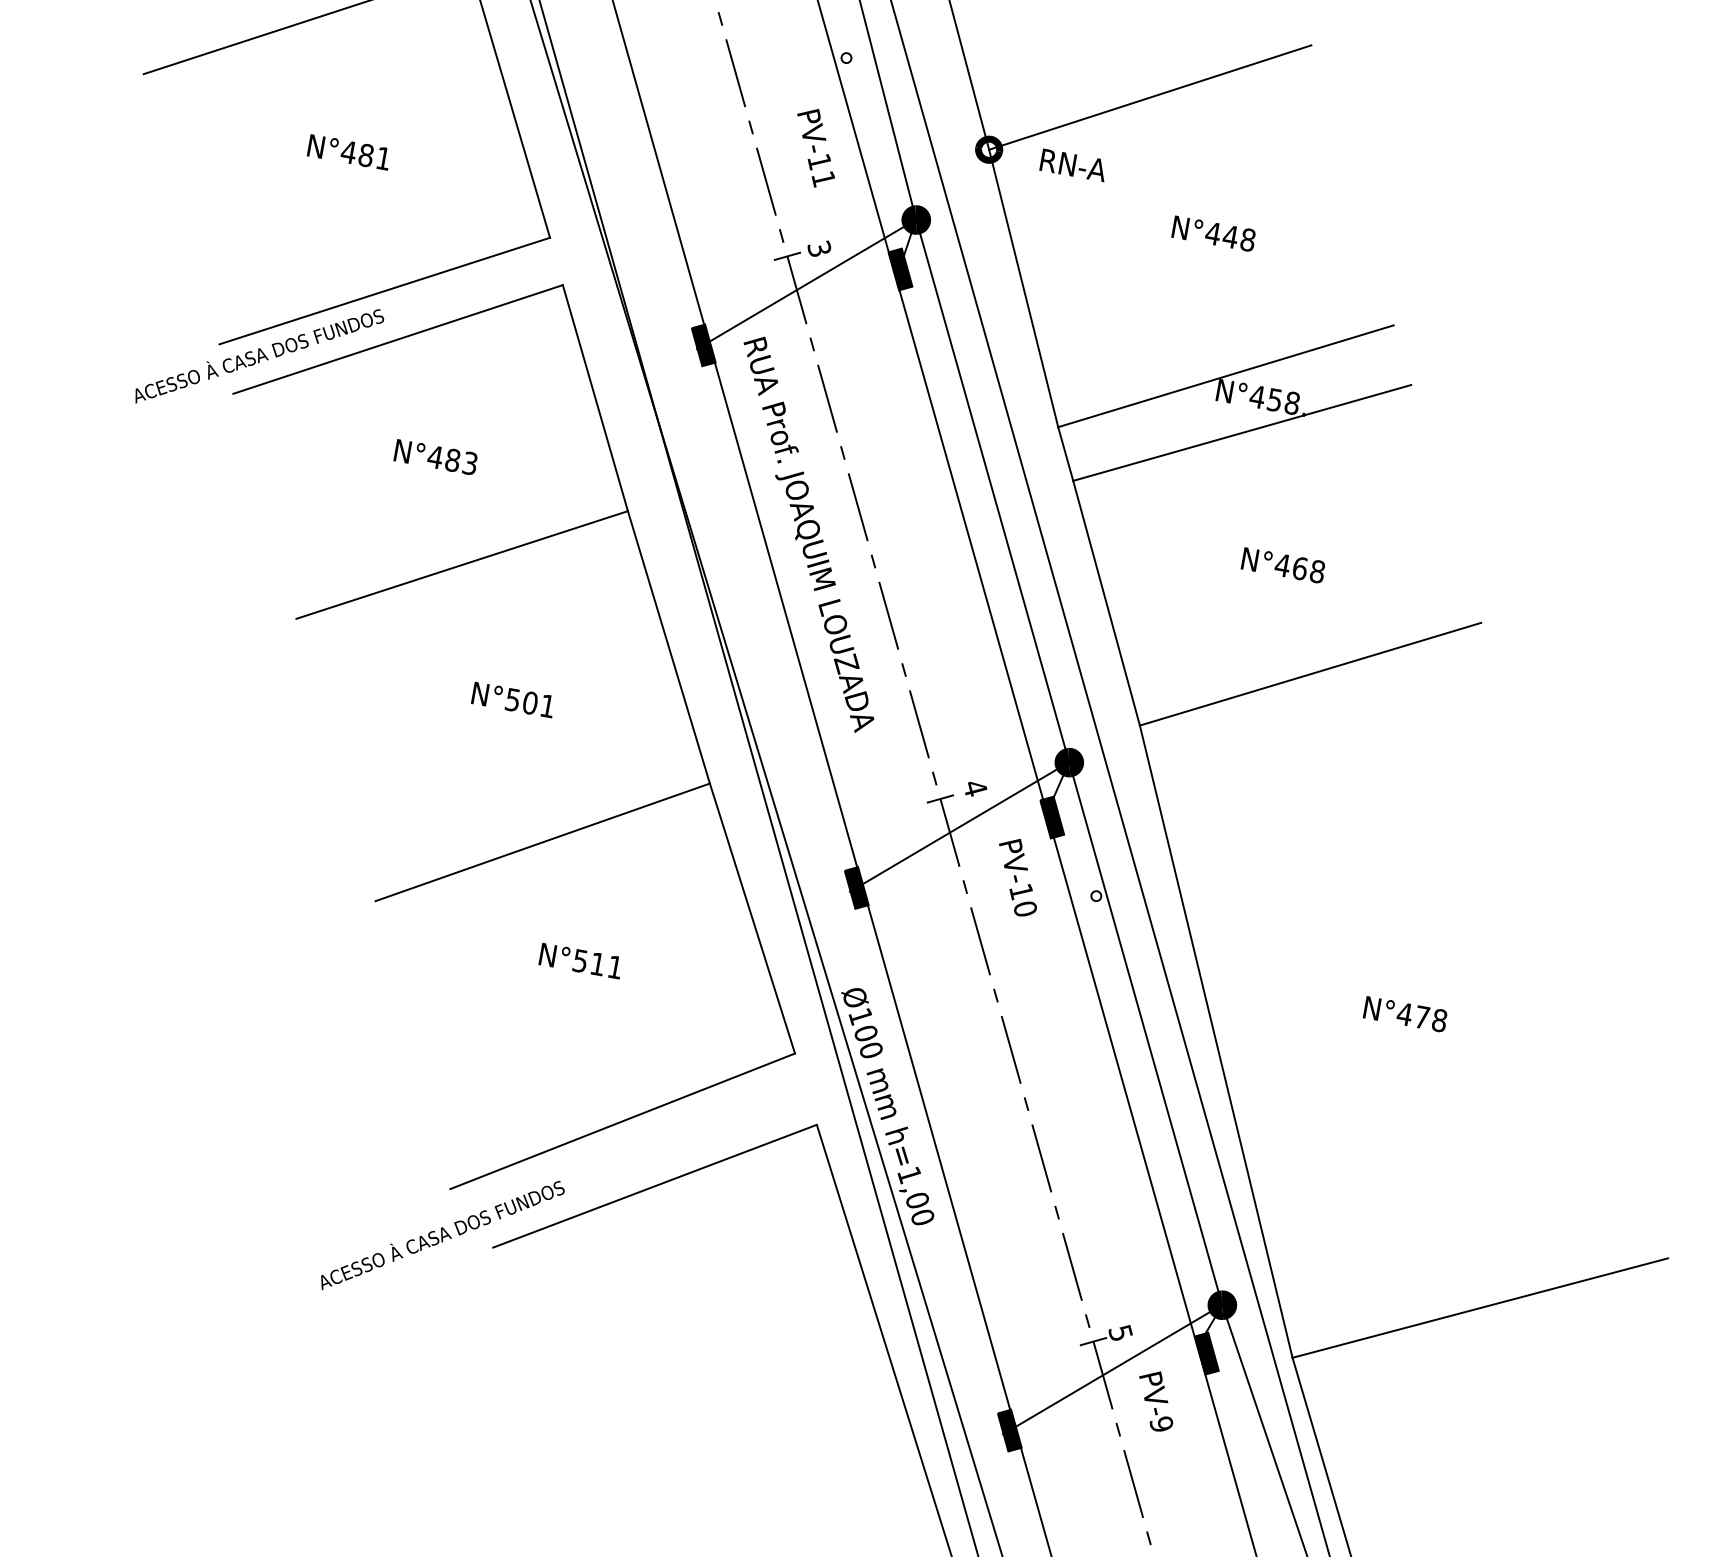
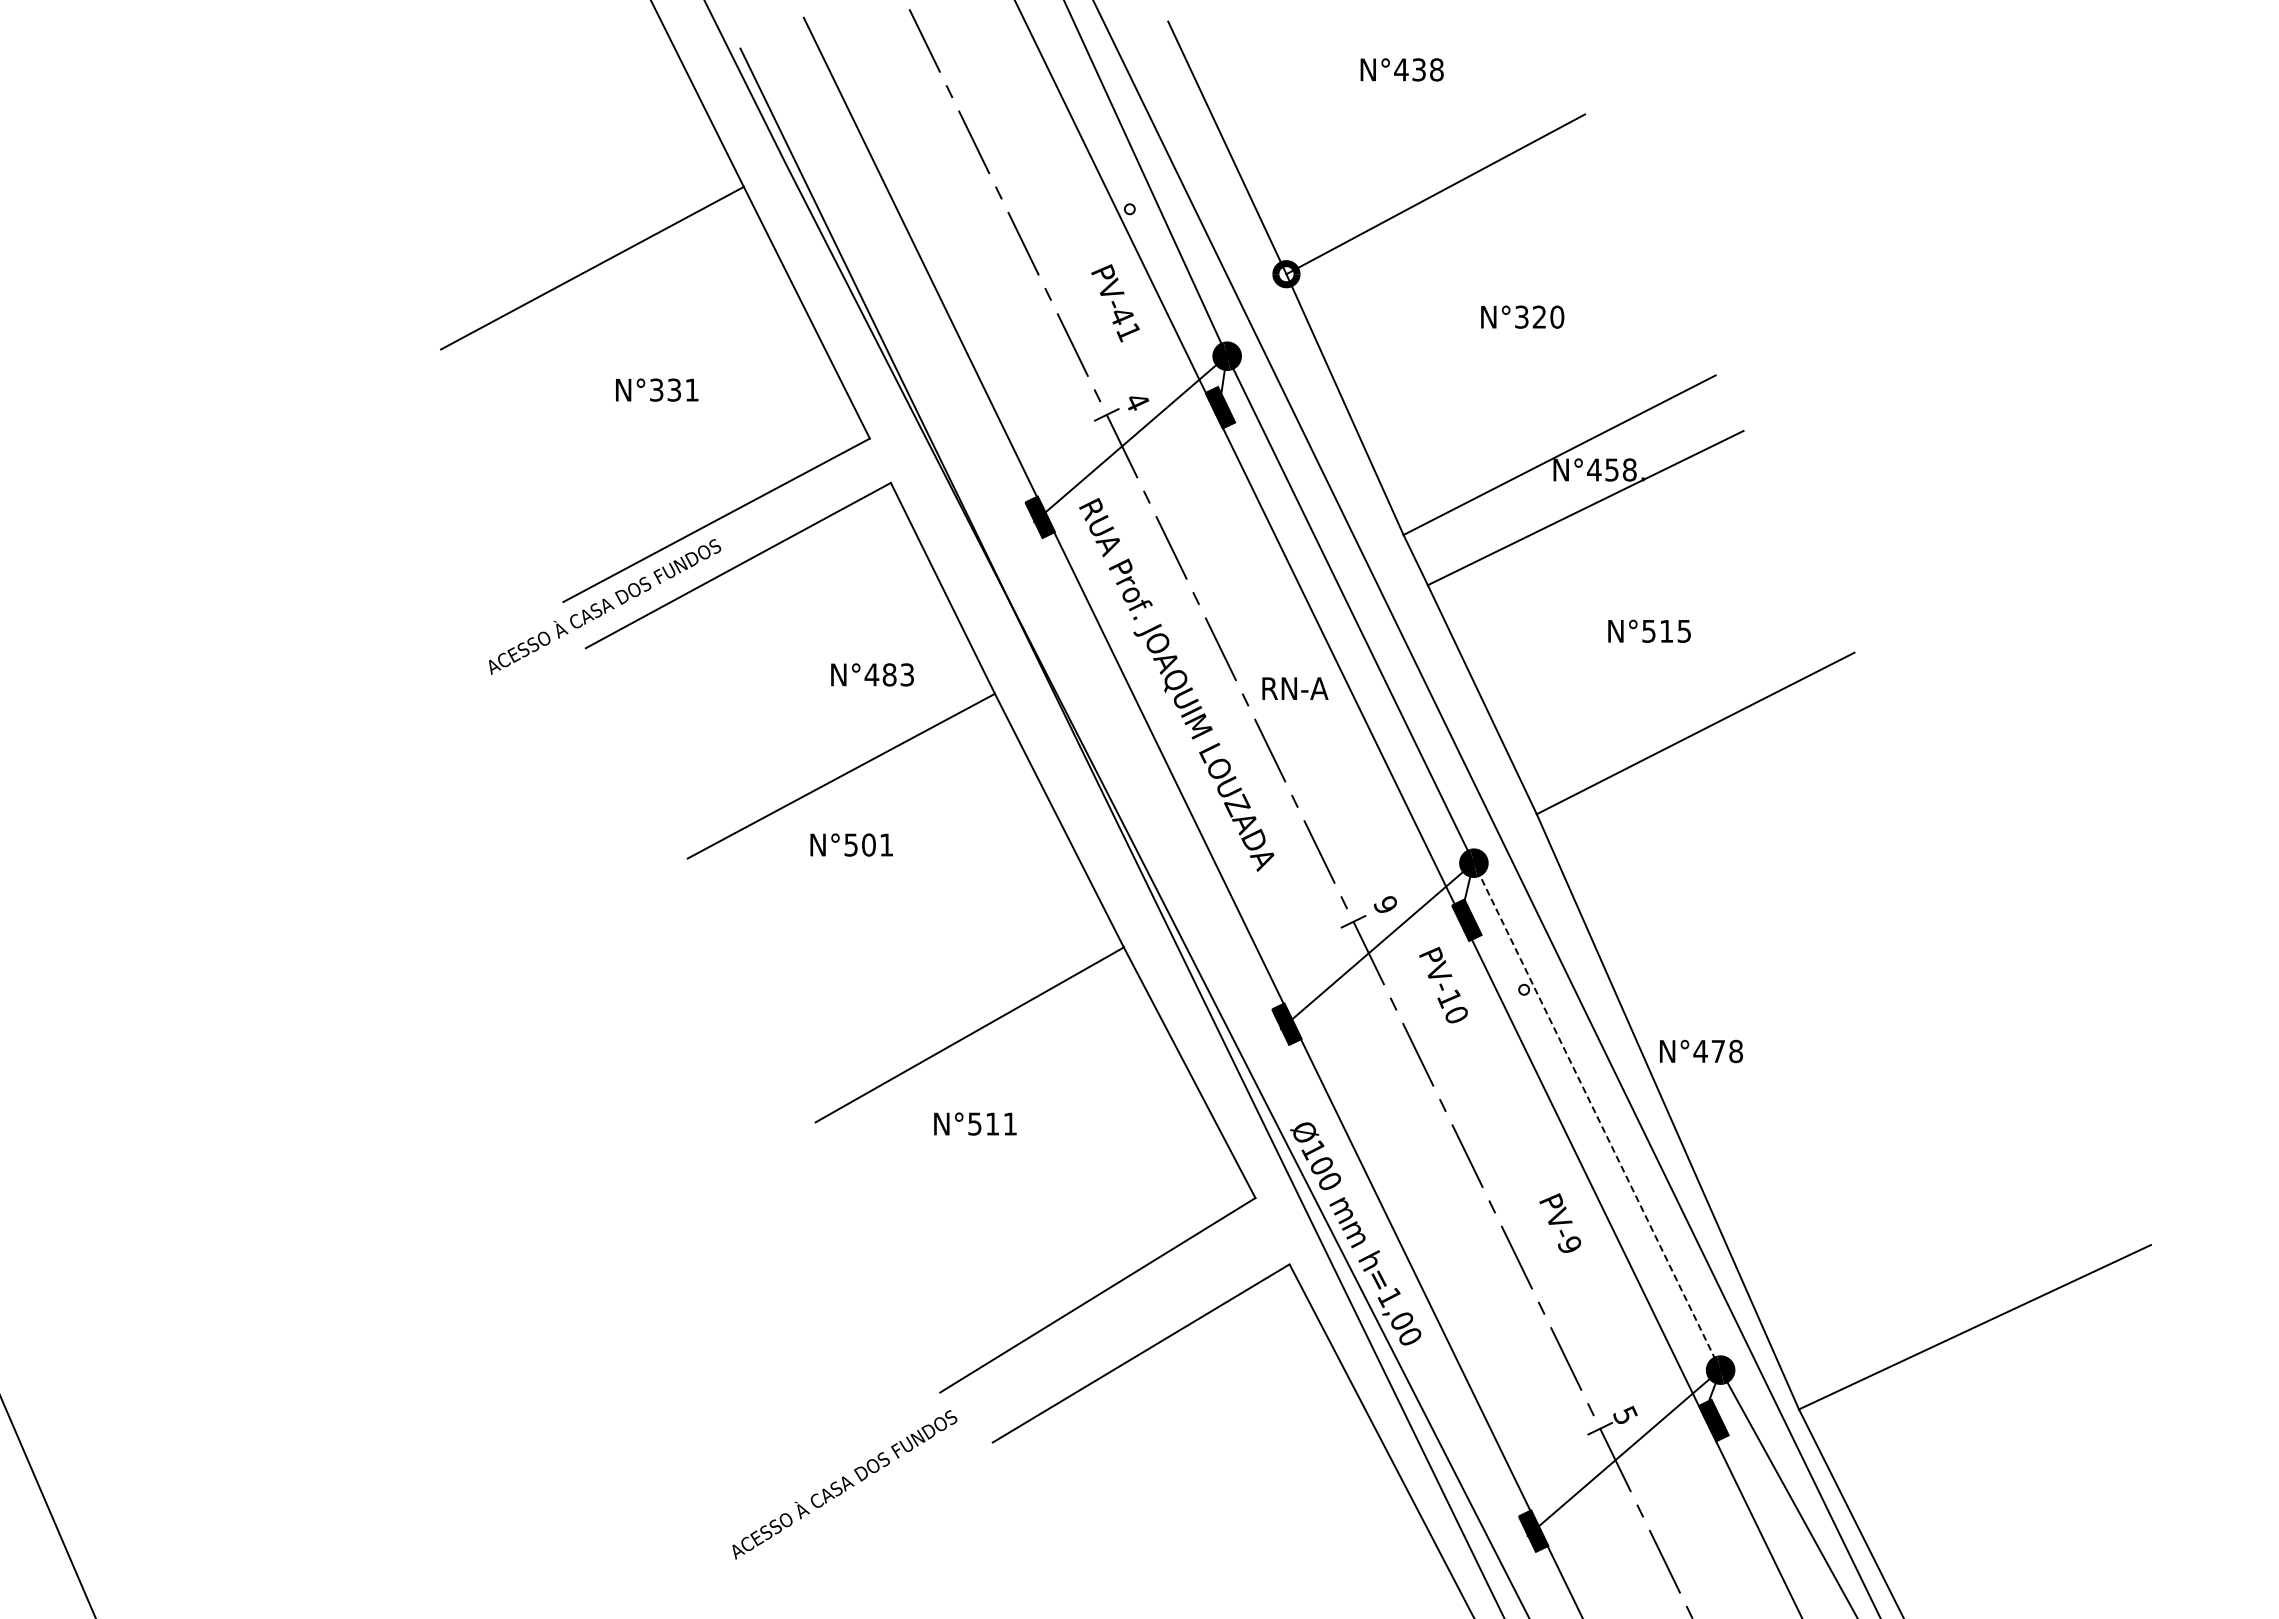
text: (357, 153) -> (665, 389), N°481 -> N°331
text: (819, 162) -> (1121, 316), PV-11 -> PV-41
text: (1073, 165) -> (1295, 688), moved
text: (1230, 236) -> (1539, 316), N°448 -> N°320
text: (819, 248) -> (1137, 401), 3 -> 4
text: (436, 456) -> (872, 674), moved
text: (1300, 567) -> (1666, 630), N°468 -> N°515
text: (513, 699) -> (851, 844), moved
text: (974, 787) -> (1385, 904), 4 -> 9
text: (581, 960) -> (975, 1123), moved
text: (1405, 1014) -> (1701, 1051), moved
line: (1146, 1033) -> (1597, 1116), solid -> dashed
text: (442, 1235) -> (844, 1484), moved
text: (1155, 1400) -> (1559, 1222), moved

